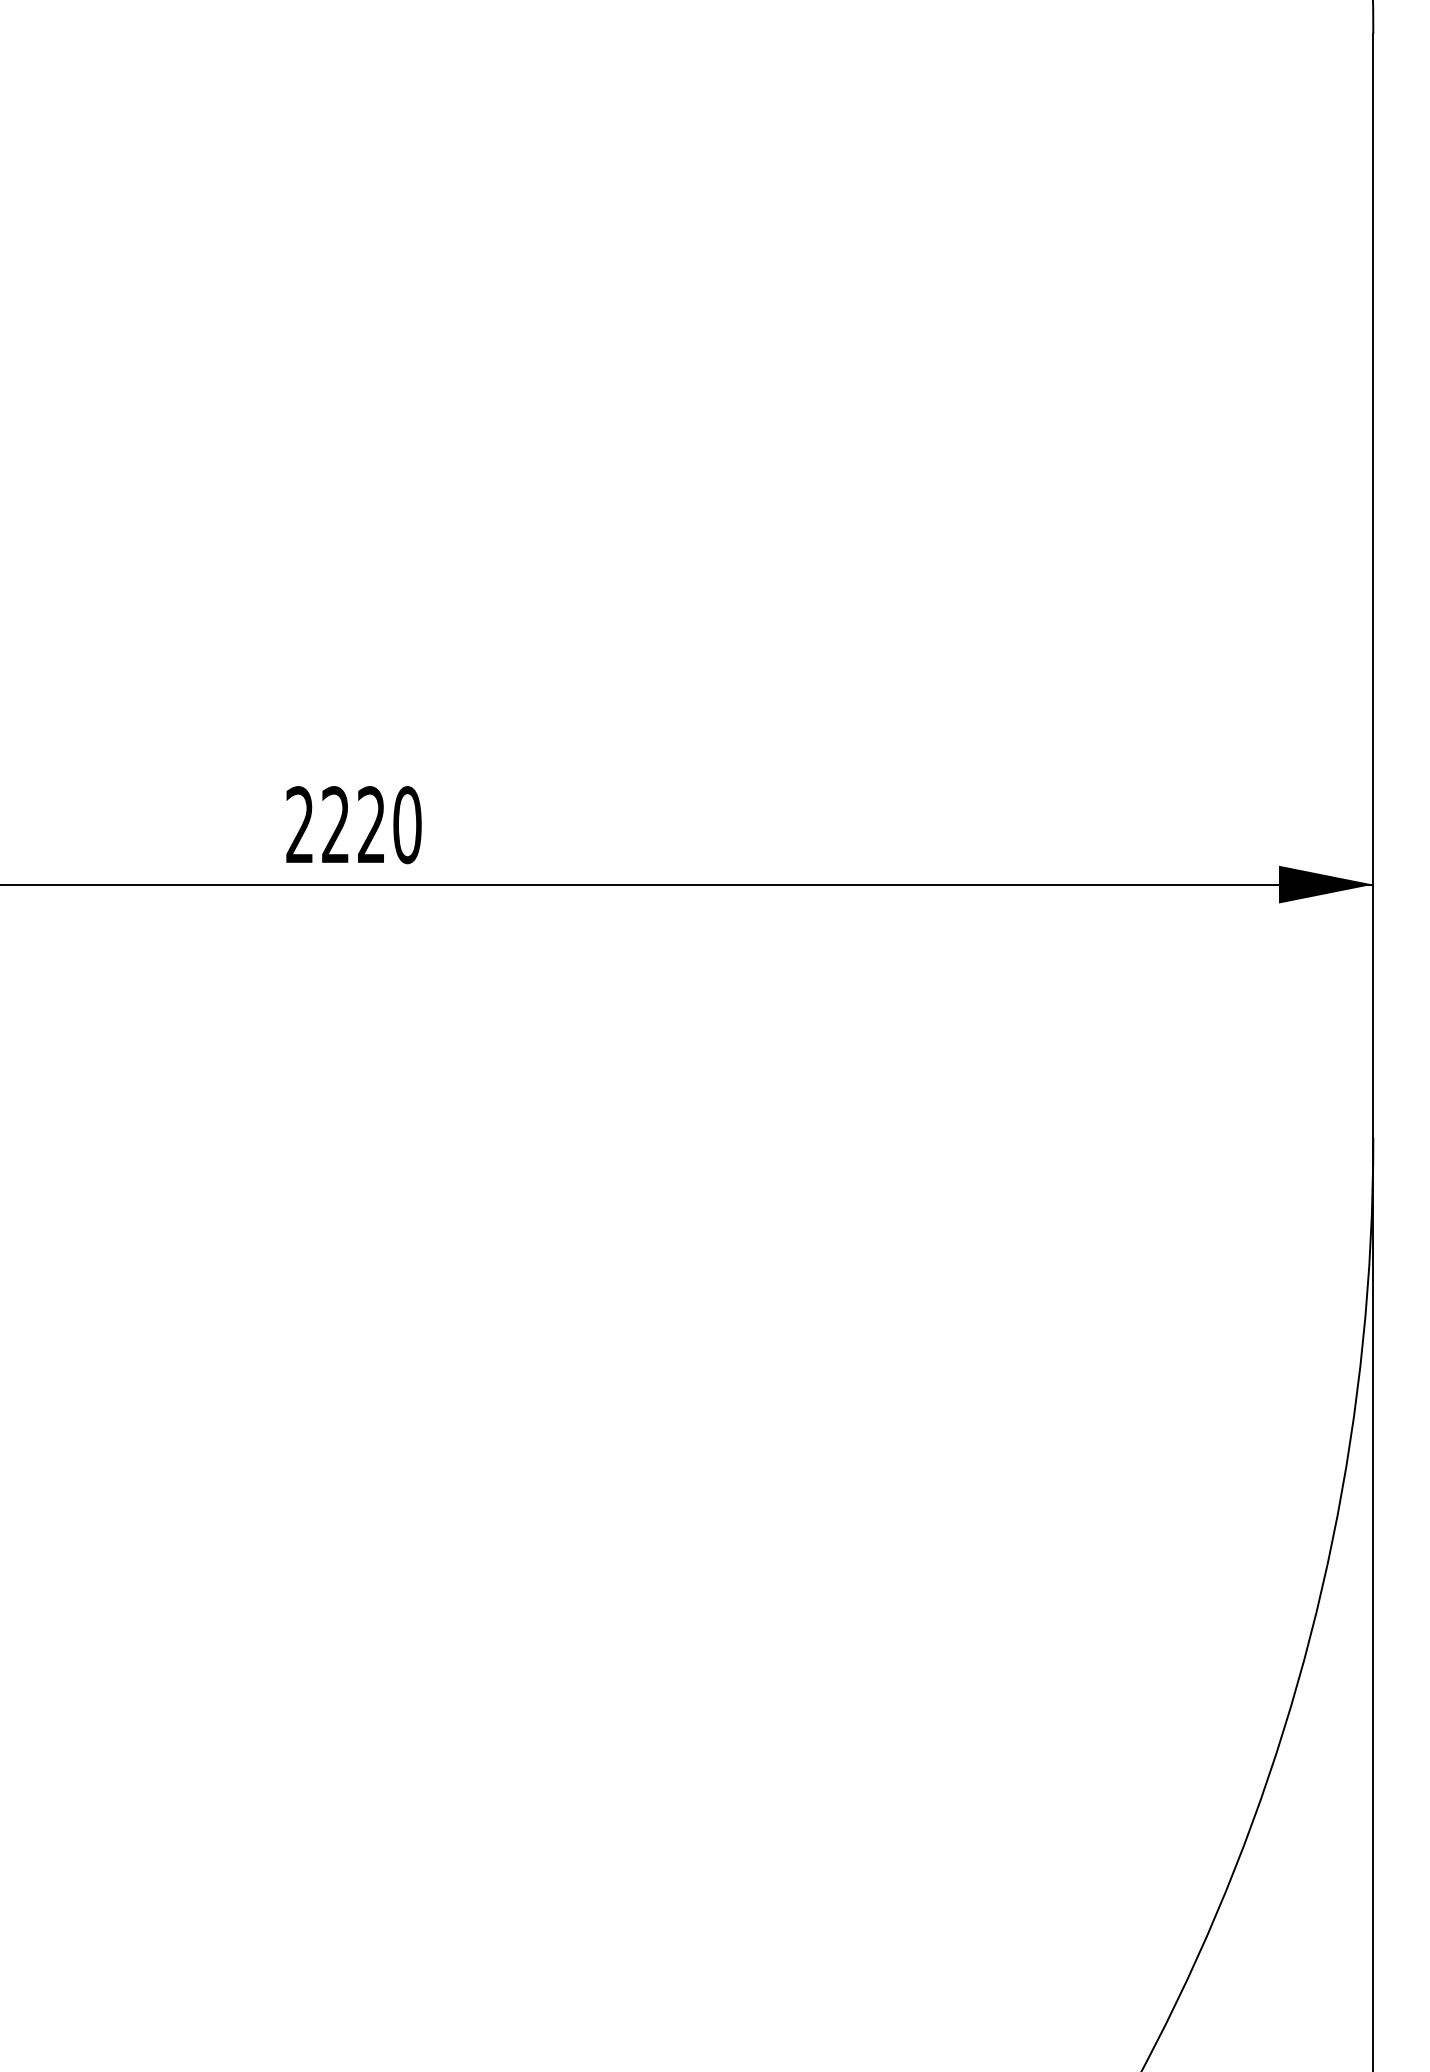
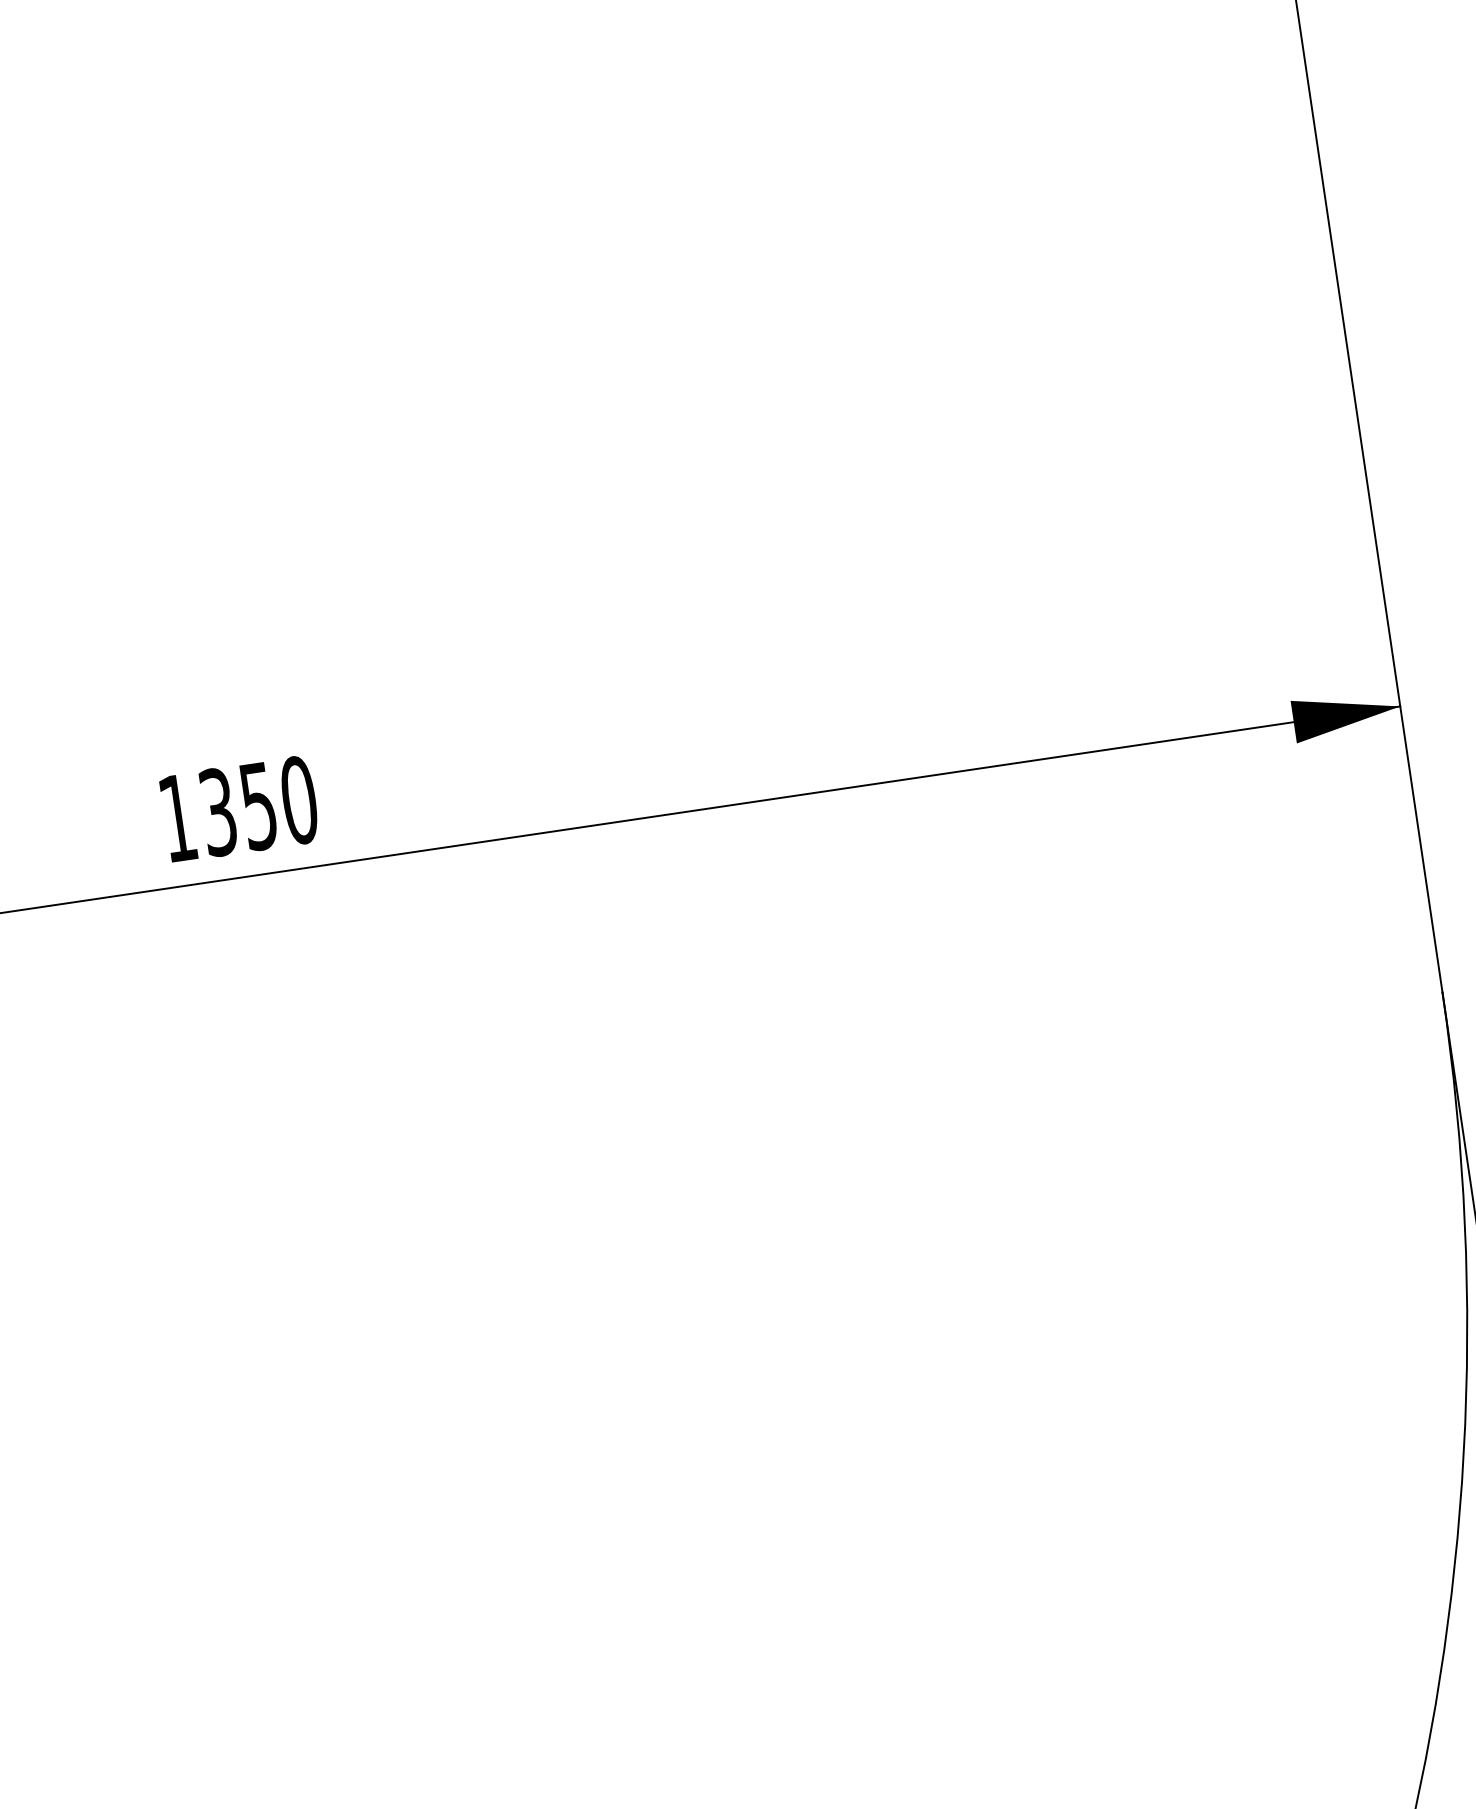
text: (335, 825) -> (218, 812), 2220 -> 1350

